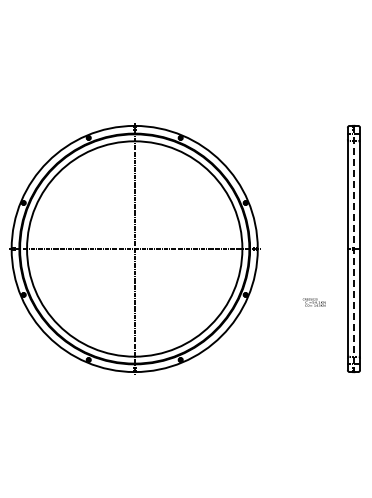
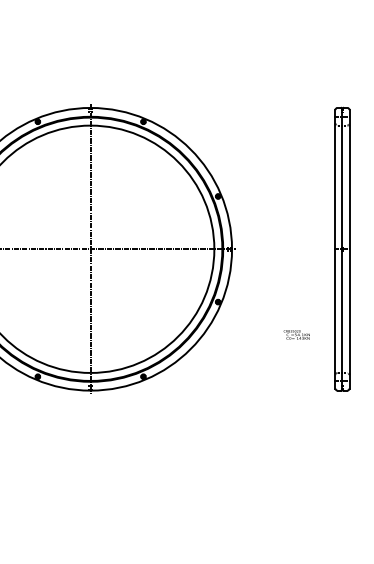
line: (353, 248) -> (341, 248), dashed -> solid
text: (313, 302) -> (296, 334), moved

